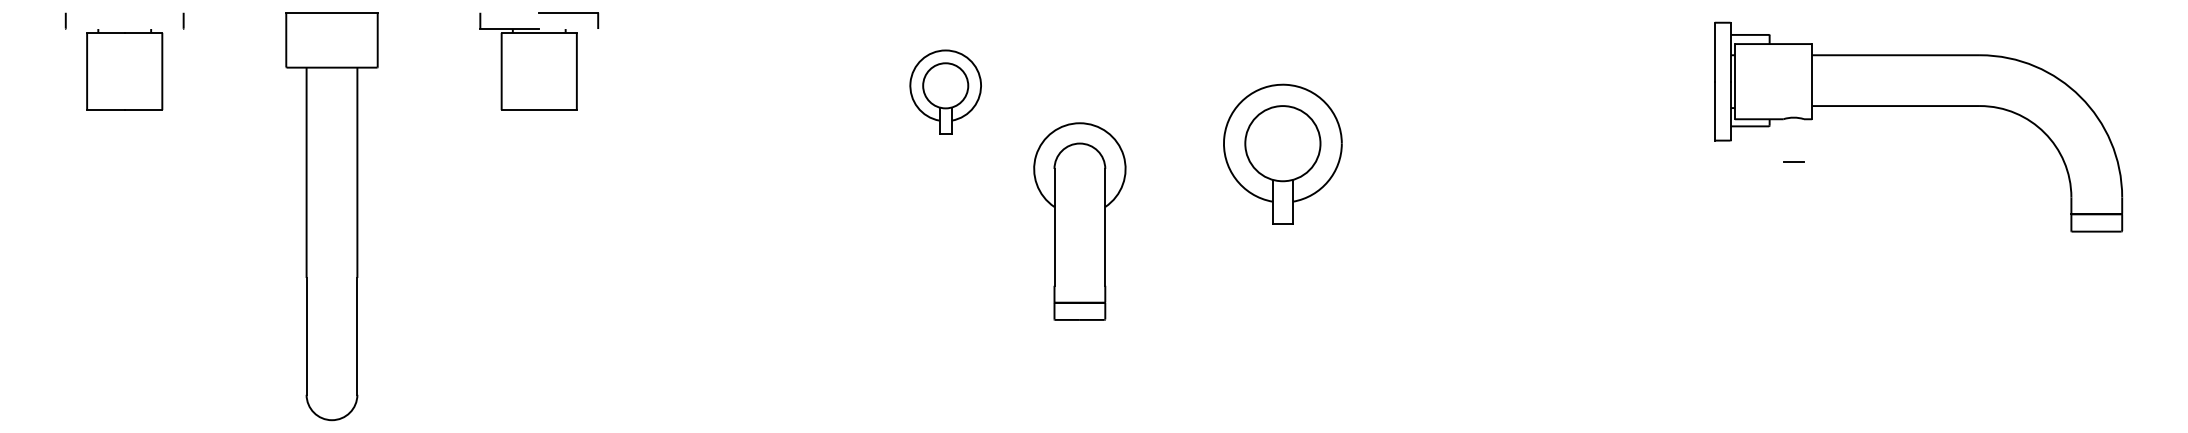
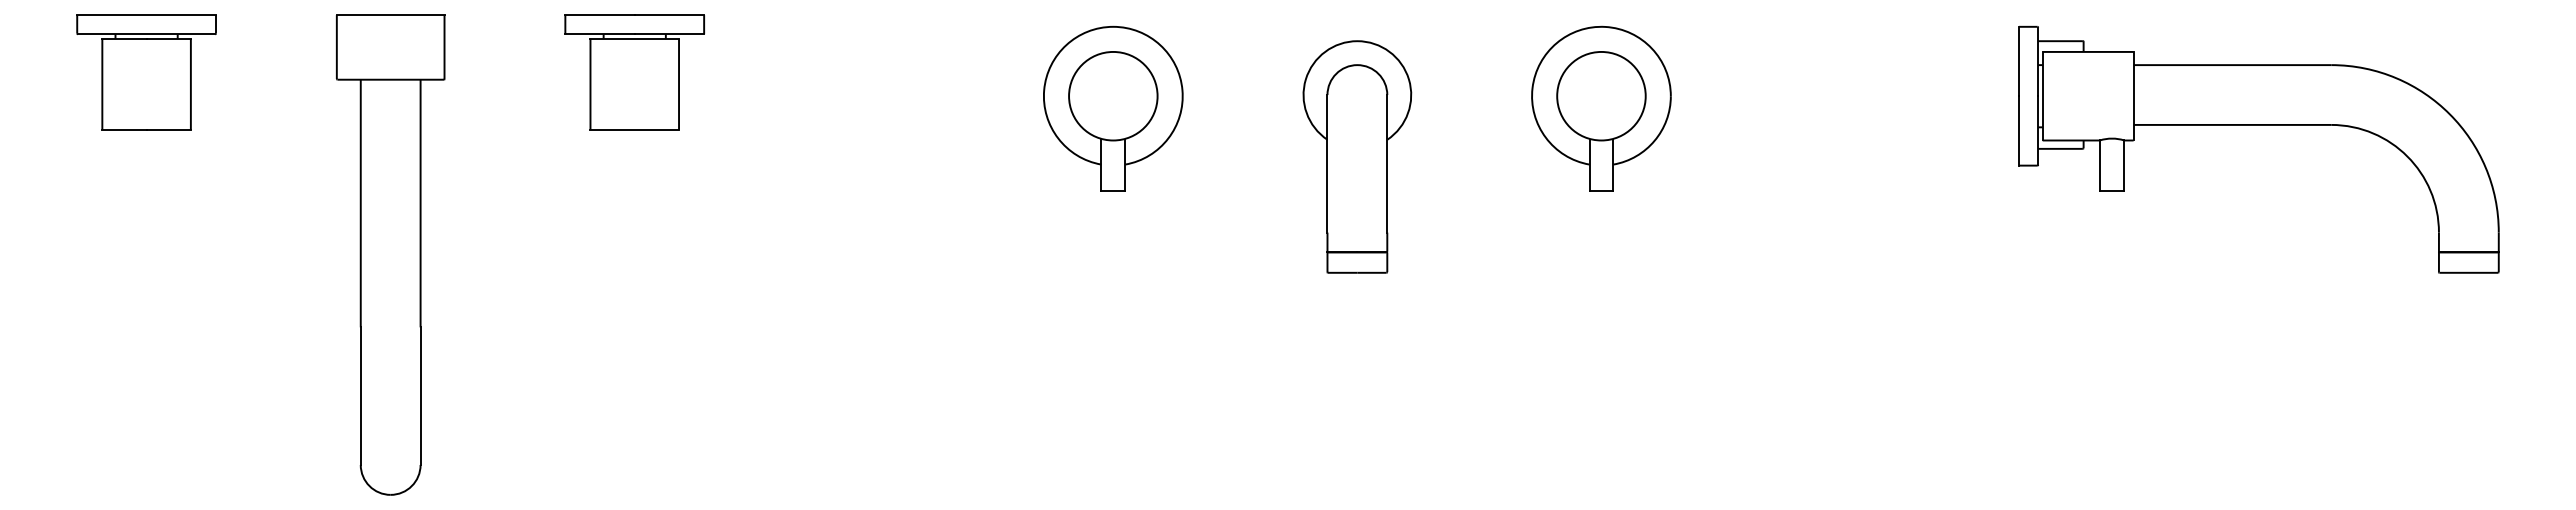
line: (124, 13) -> (146, 15), added
line: (509, 13) -> (599, 15), added
line: (124, 29) -> (146, 34), added
line: (568, 29) -> (669, 34), added
part: (945, 92) -> (1113, 108), size x1.67
line: (1783, 140) -> (2100, 165), added
line: (1804, 140) -> (2124, 165), added
part: (1282, 154) -> (1601, 108), moved
part: (1079, 221) -> (1357, 156), moved

